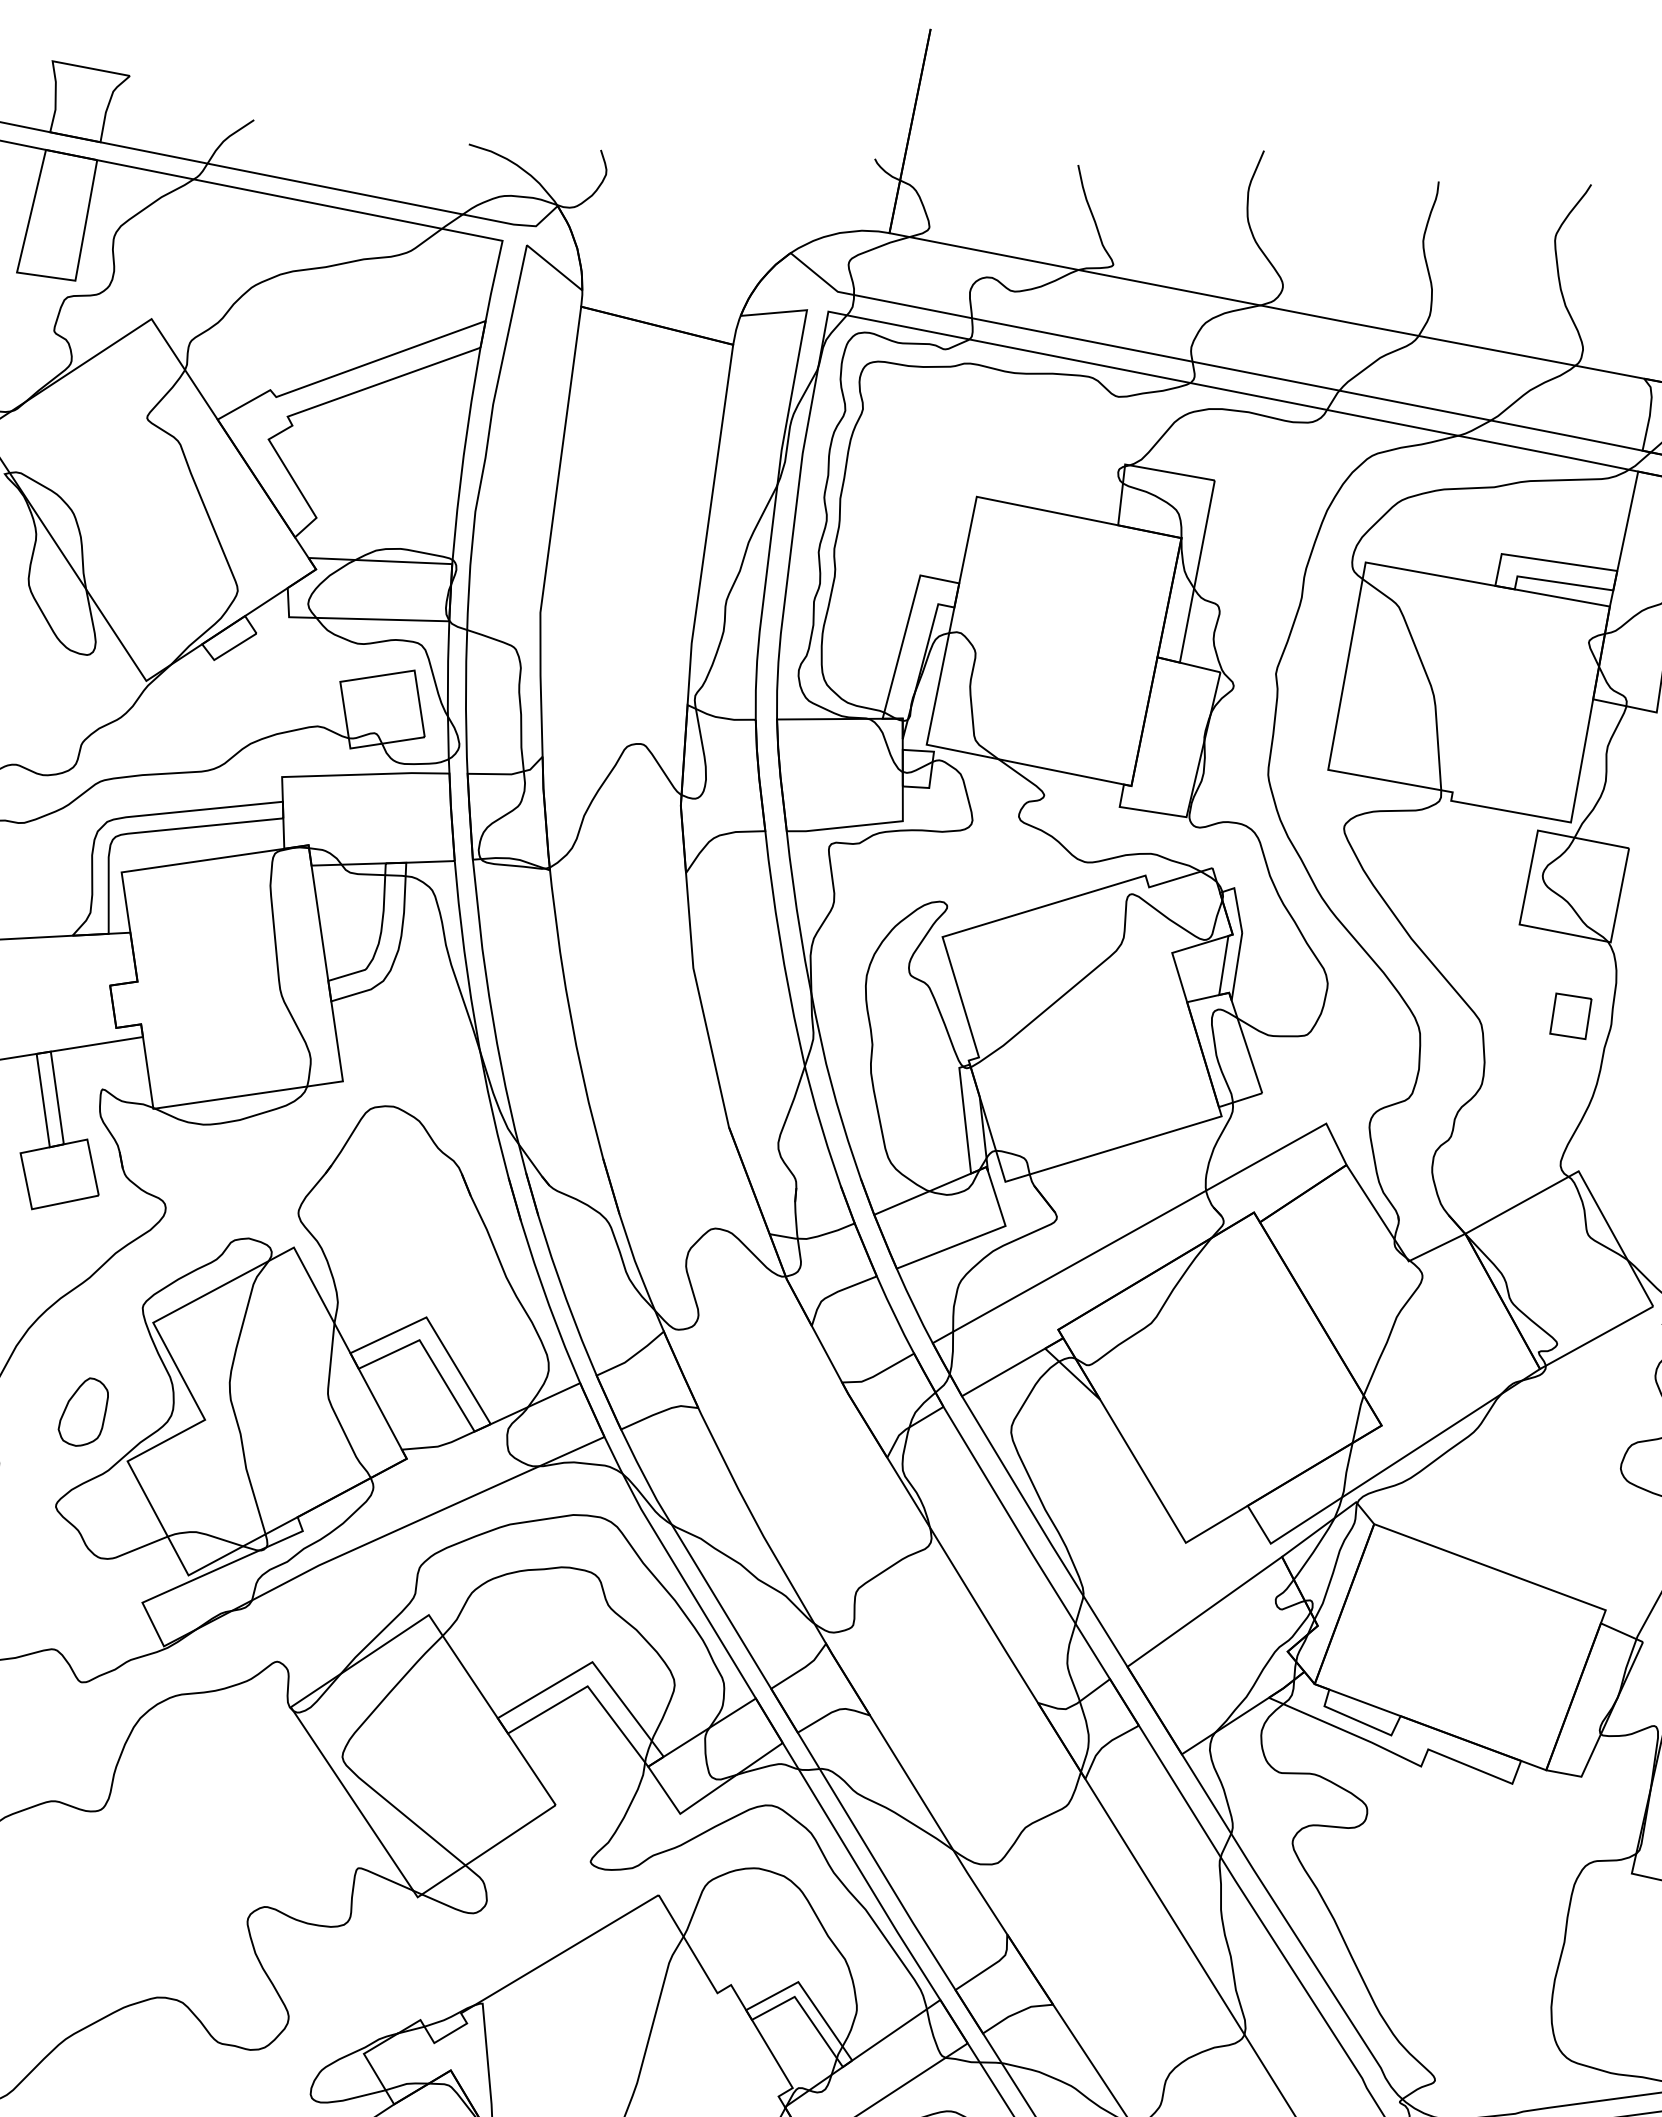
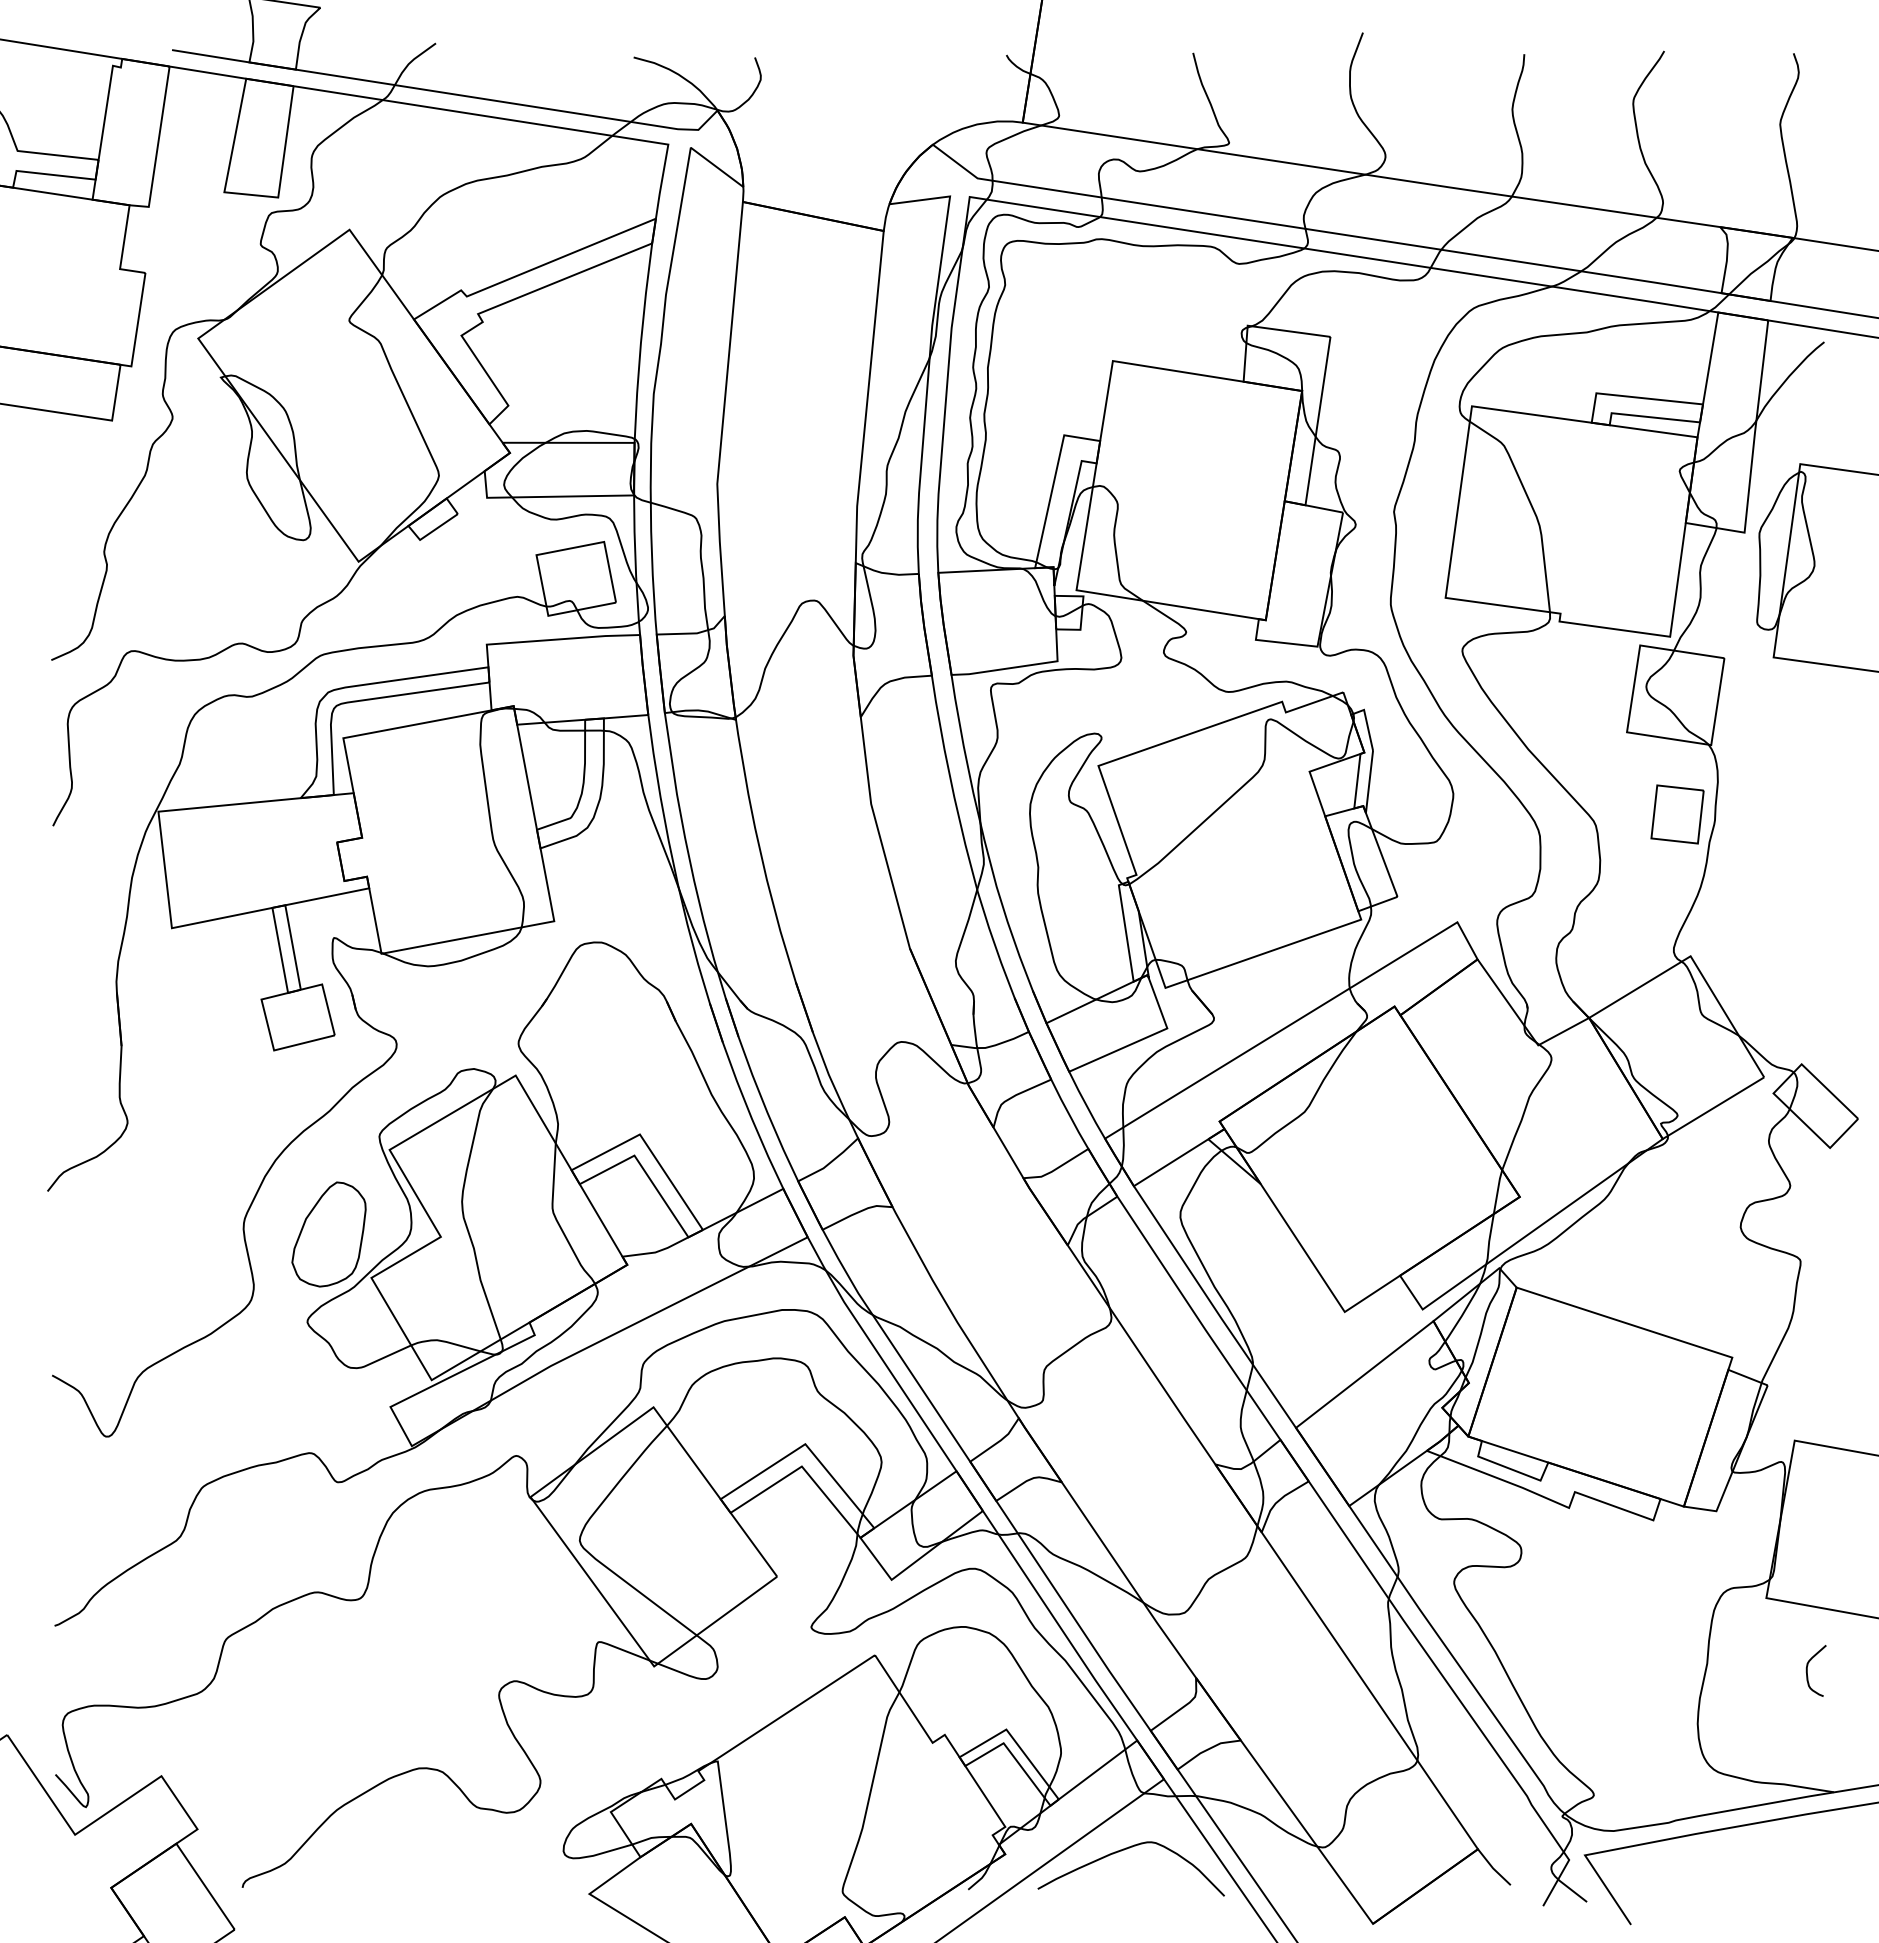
part: (1570, 1016) -> (1677, 814), size x1.43
part: (82, 1412) -> (328, 1234), size x1.67

